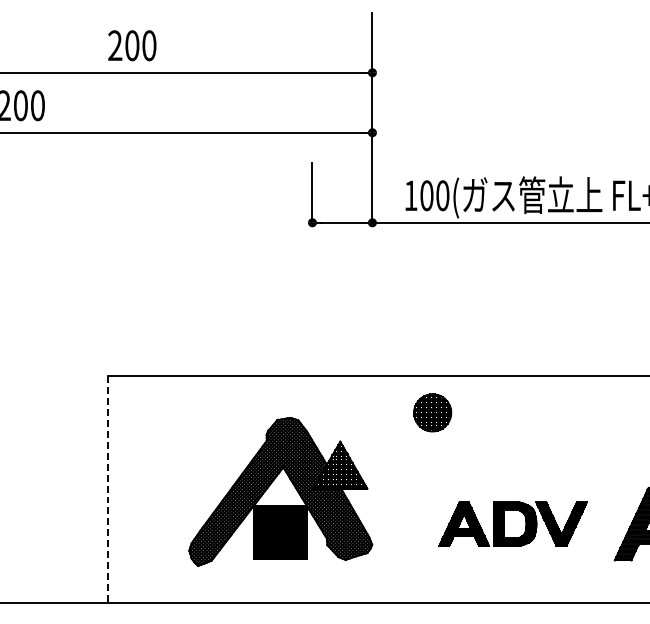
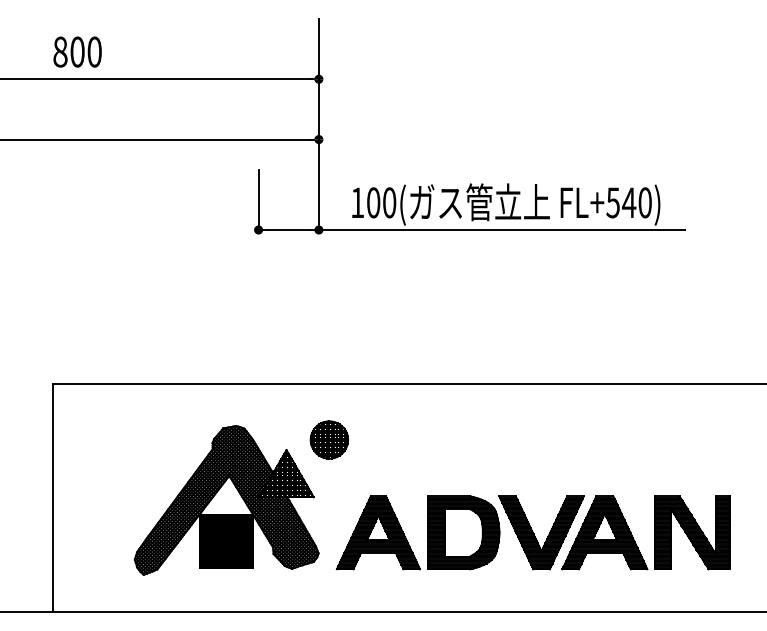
text: (115, 45) -> (60, 51), 200 -> 800
part: (431, 412) -> (328, 439), moved
line: (107, 489) -> (52, 498), dashed -> solid
part: (512, 523) -> (459, 532), size x1.67

